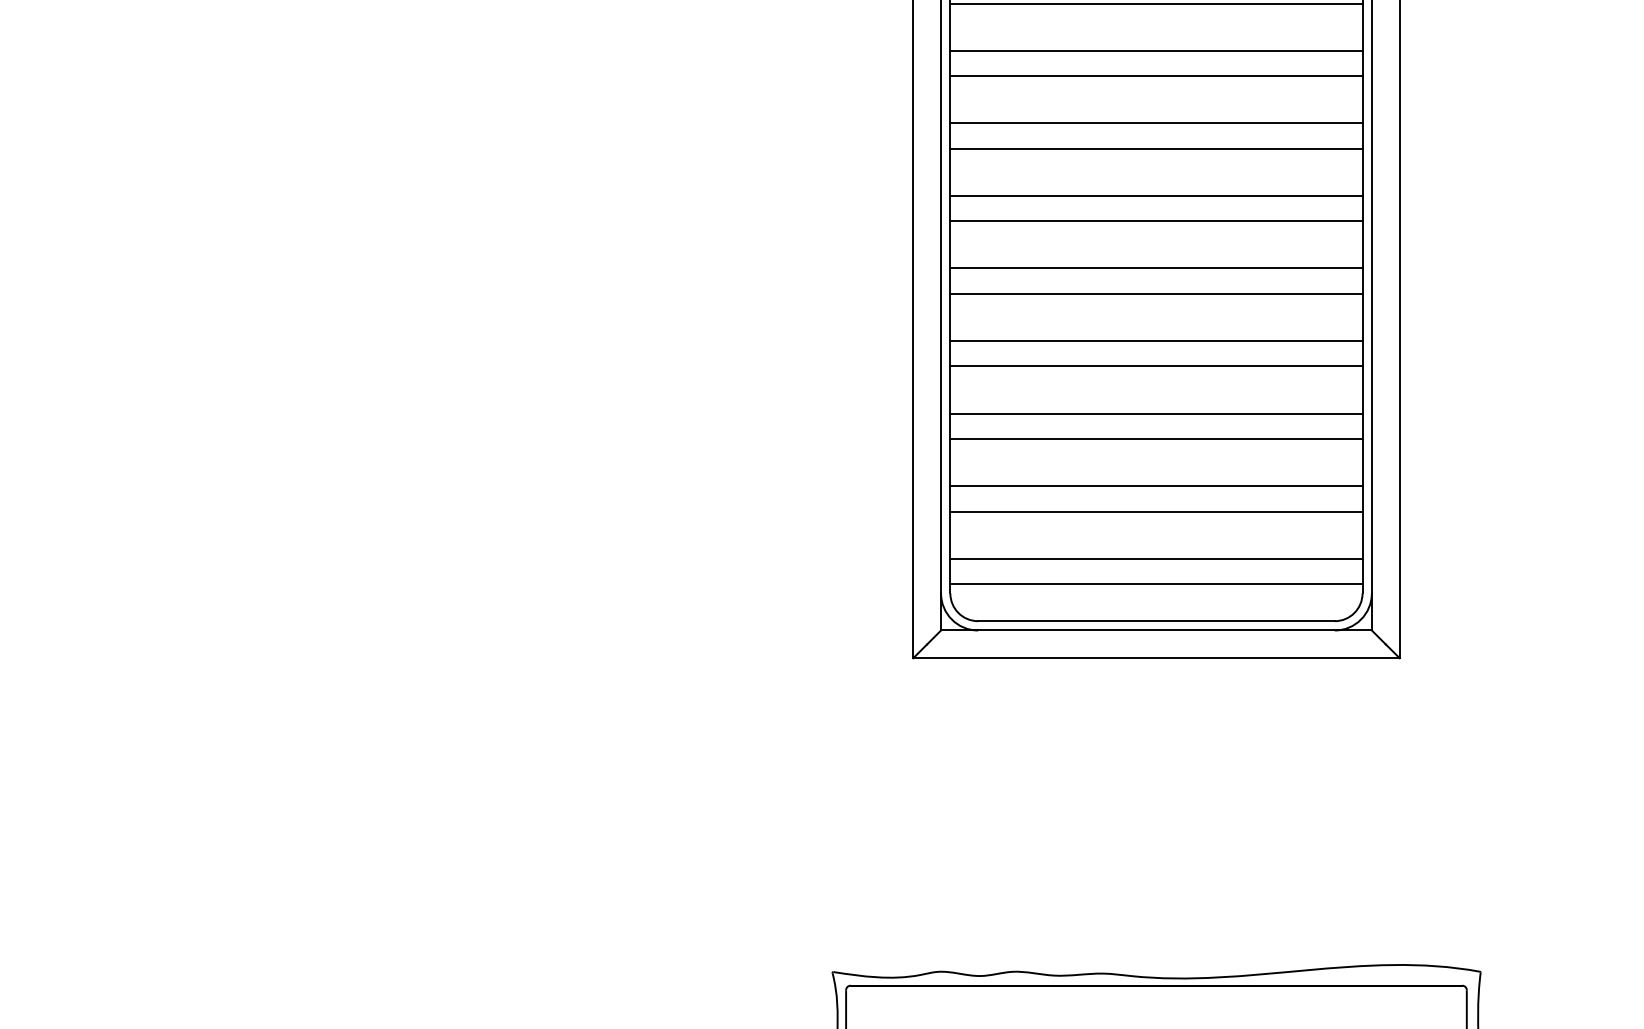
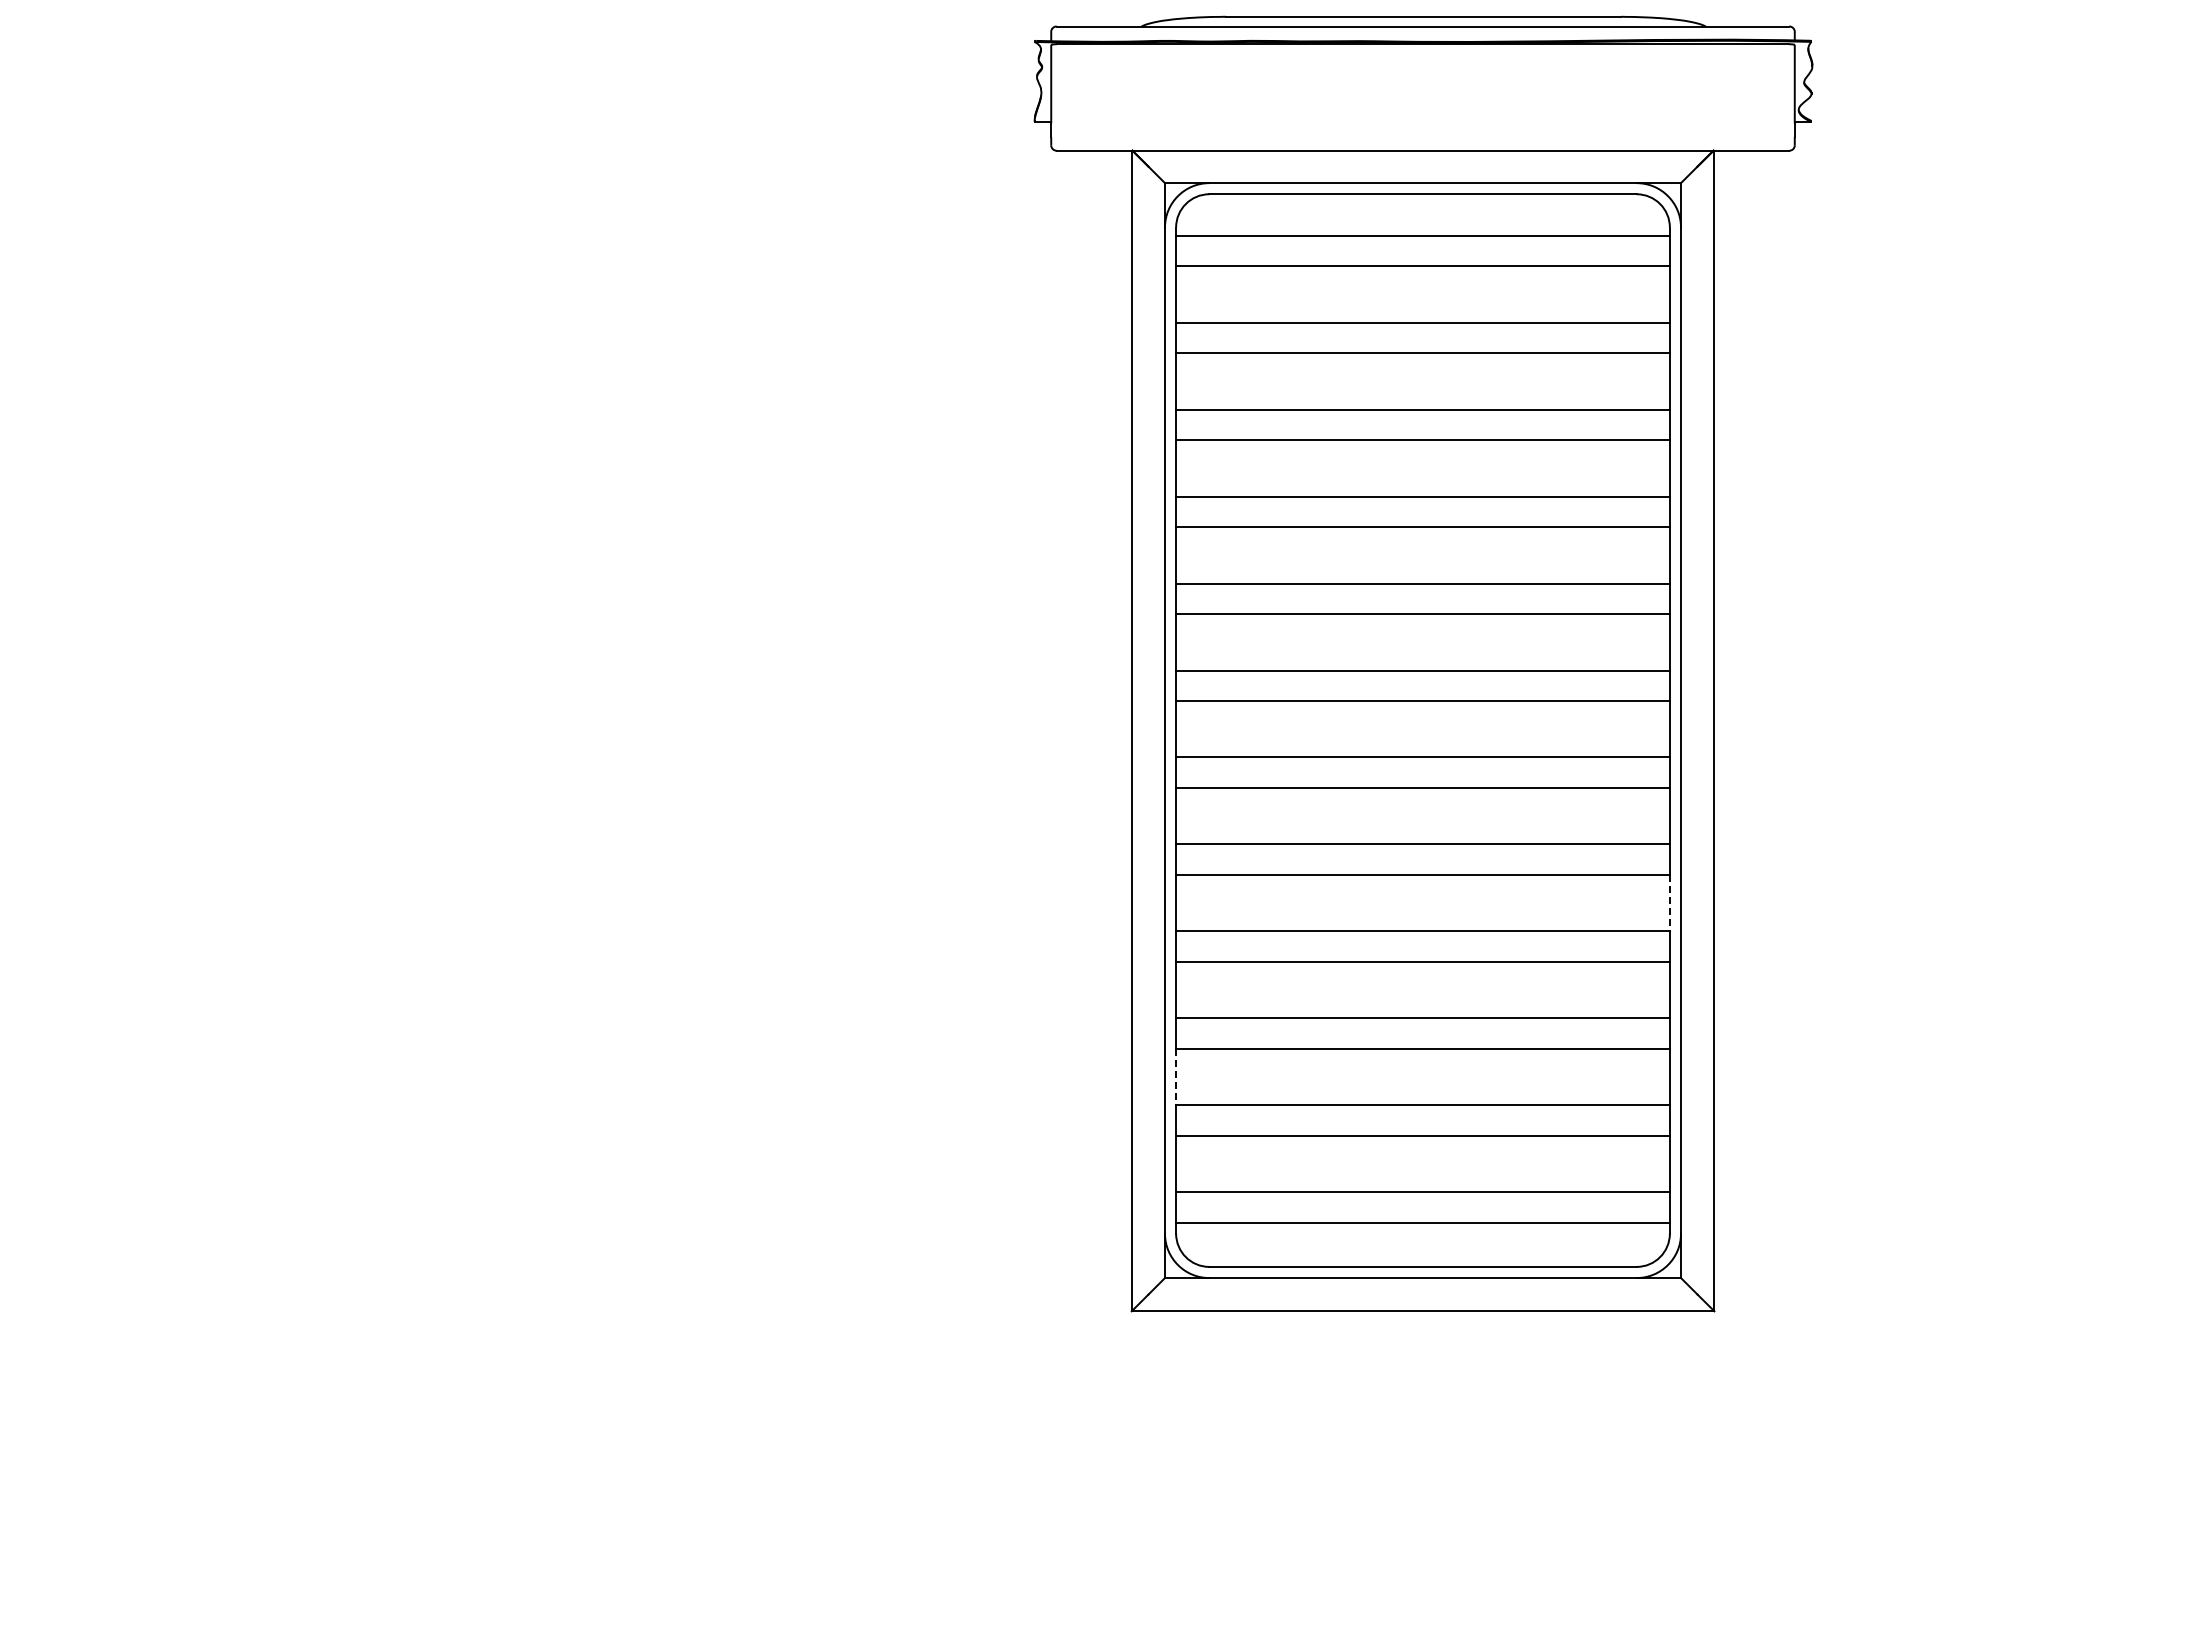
line: (1363, 317) -> (1670, 903), solid -> dashed
line: (950, 463) -> (1176, 1077), solid -> dashed

